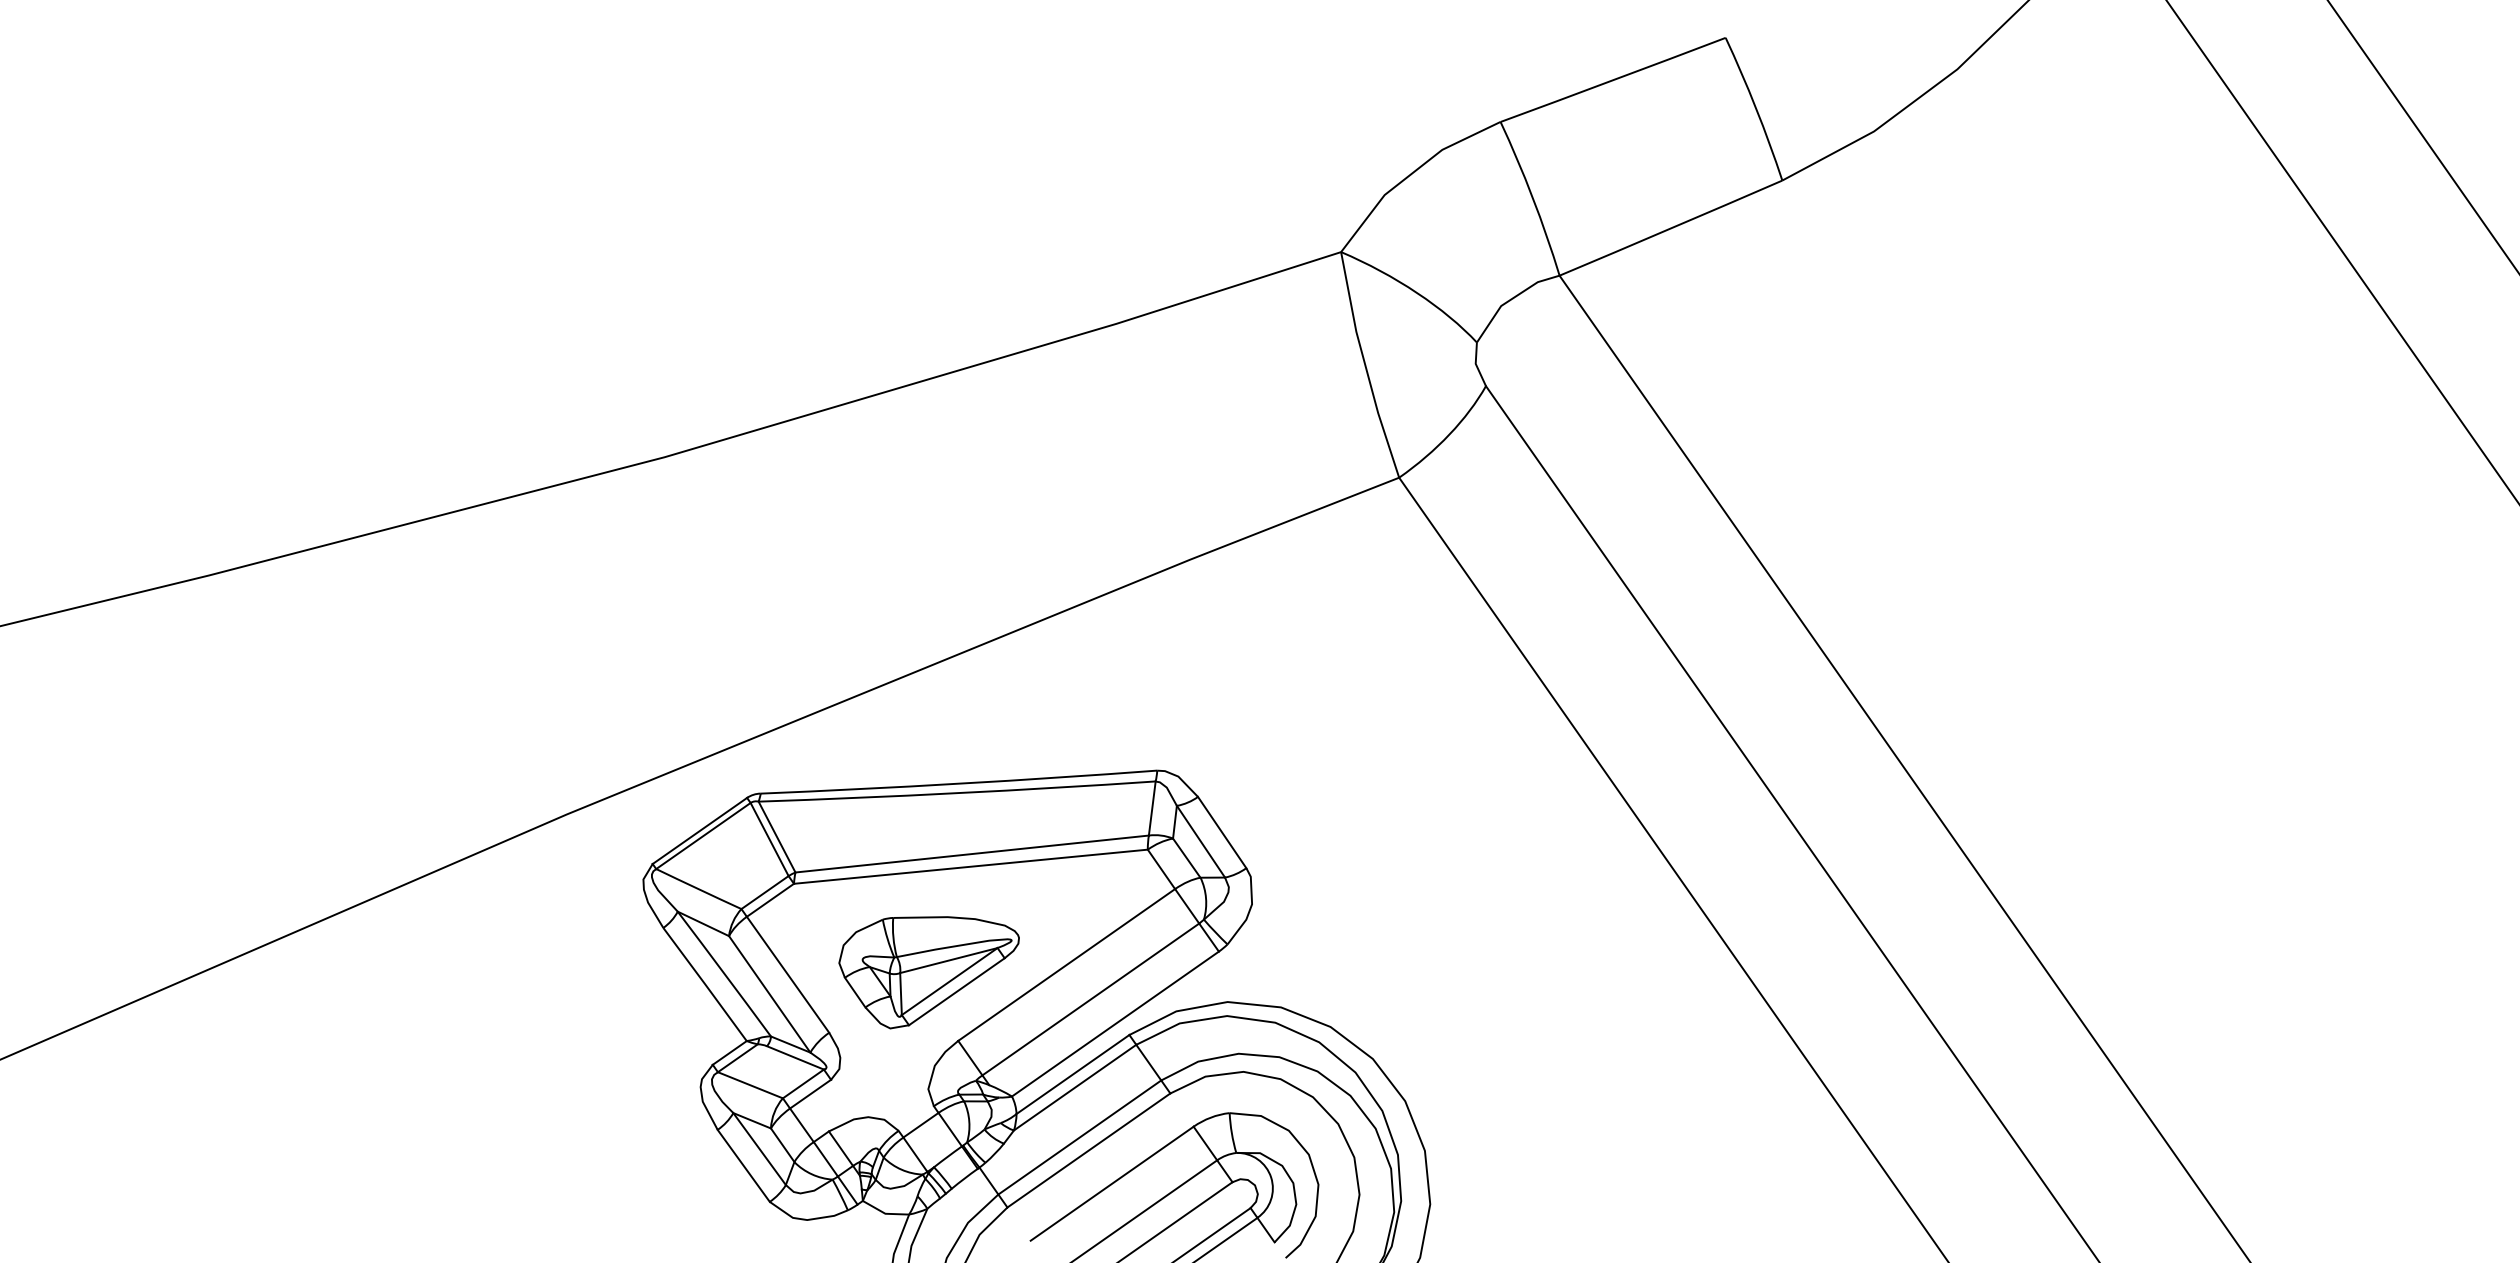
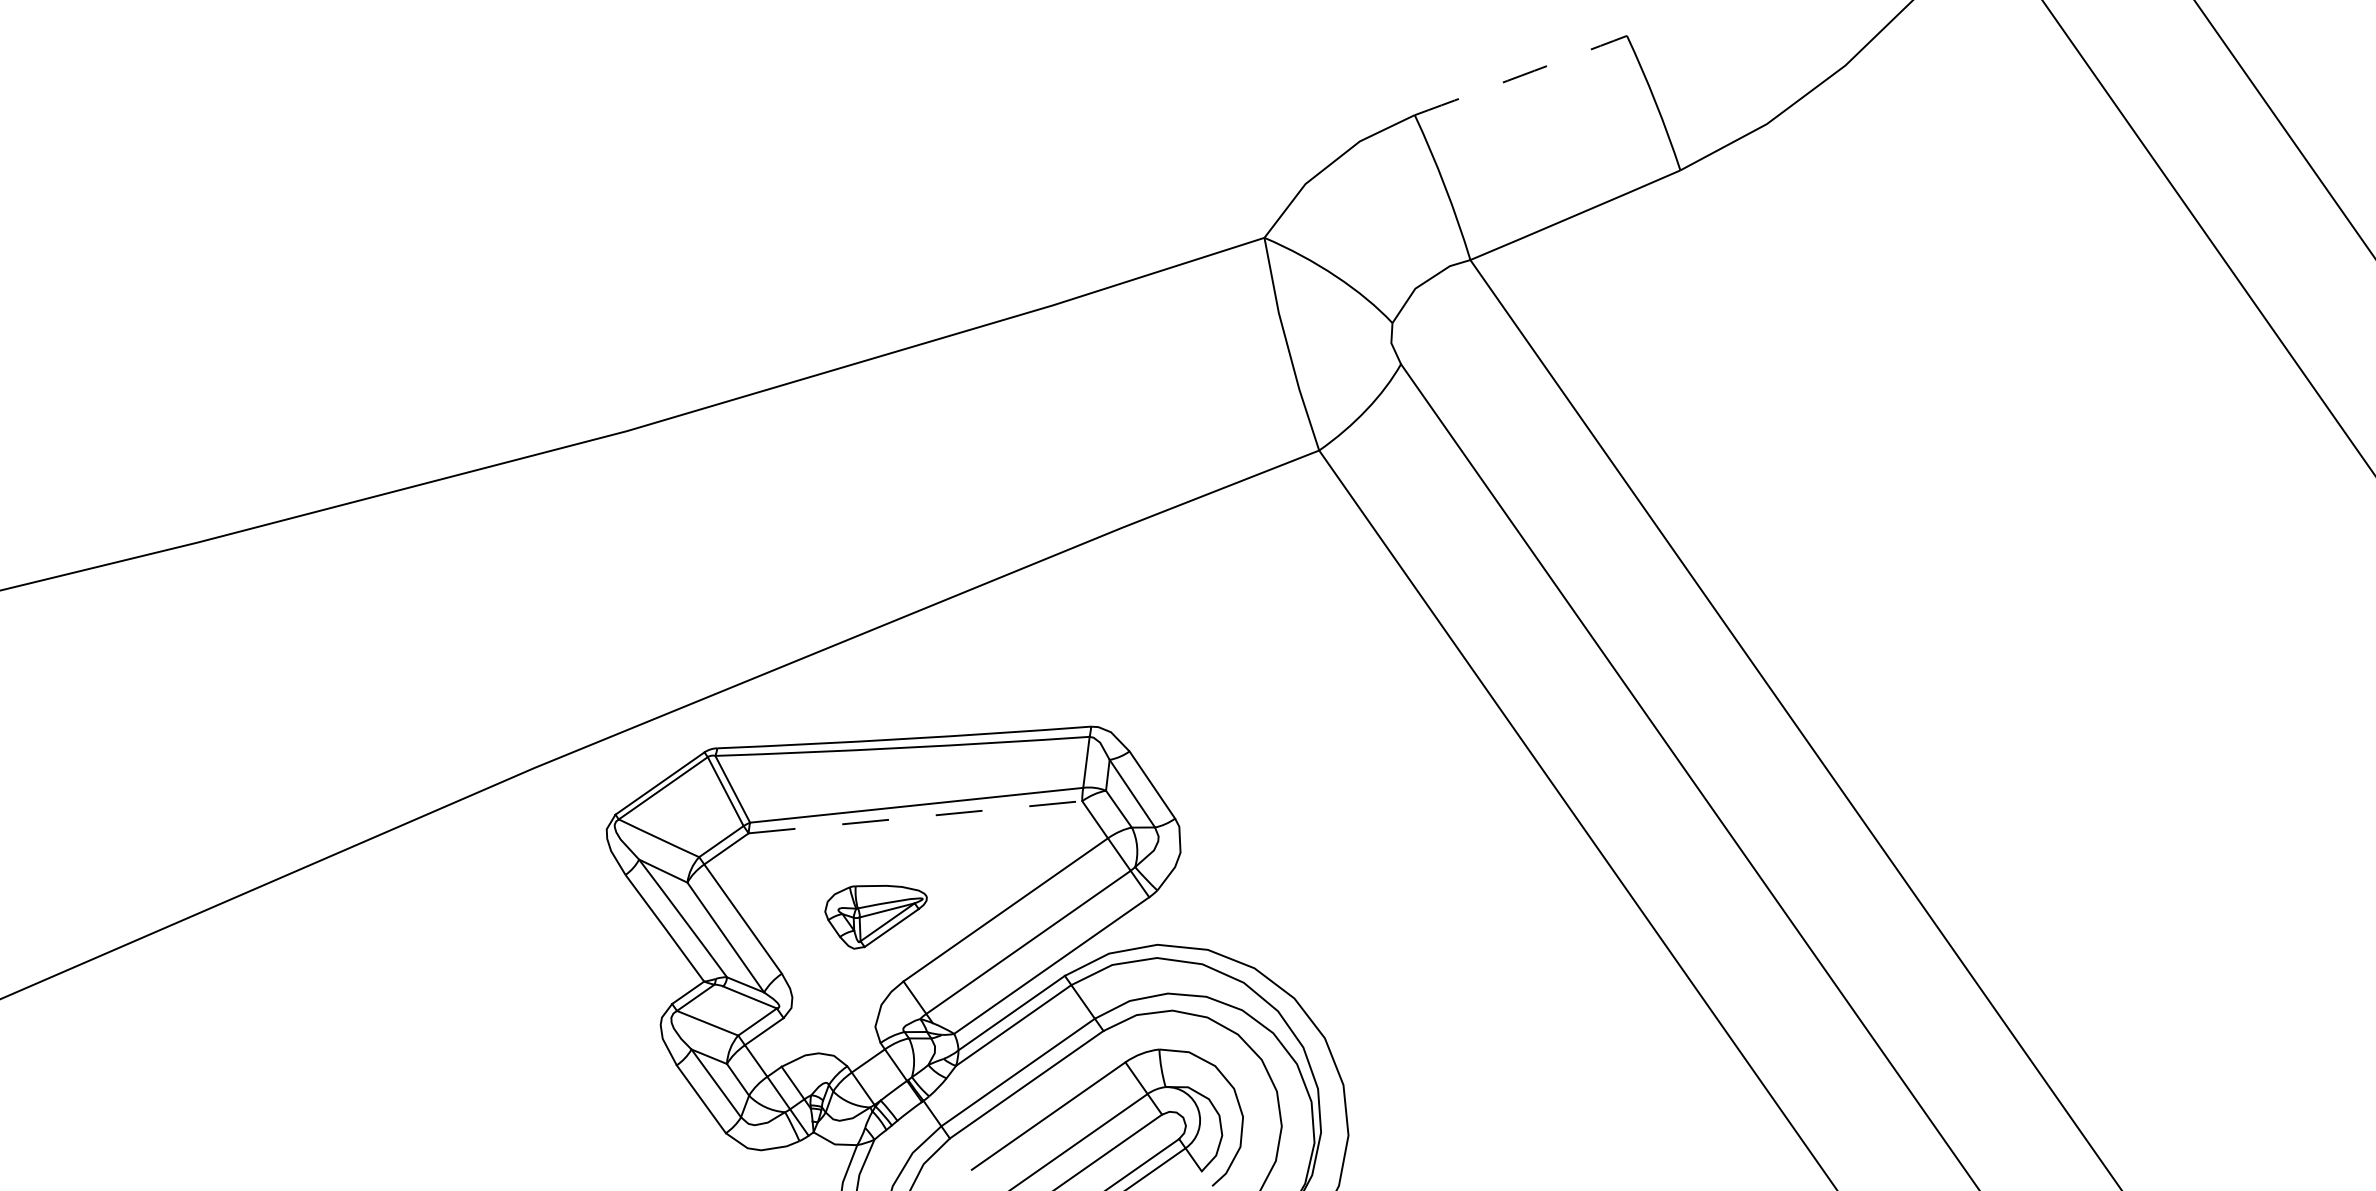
arc: (1613, 80) -> (1521, 76), solid -> dashed
line: (970, 866) -> (915, 817), solid -> dashed
part: (928, 972) -> (875, 916), size x0.6

